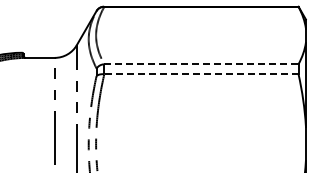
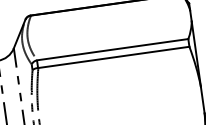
line: (201, 64) -> (112, 49), dashed -> solid
line: (200, 74) -> (113, 57), dashed -> solid

